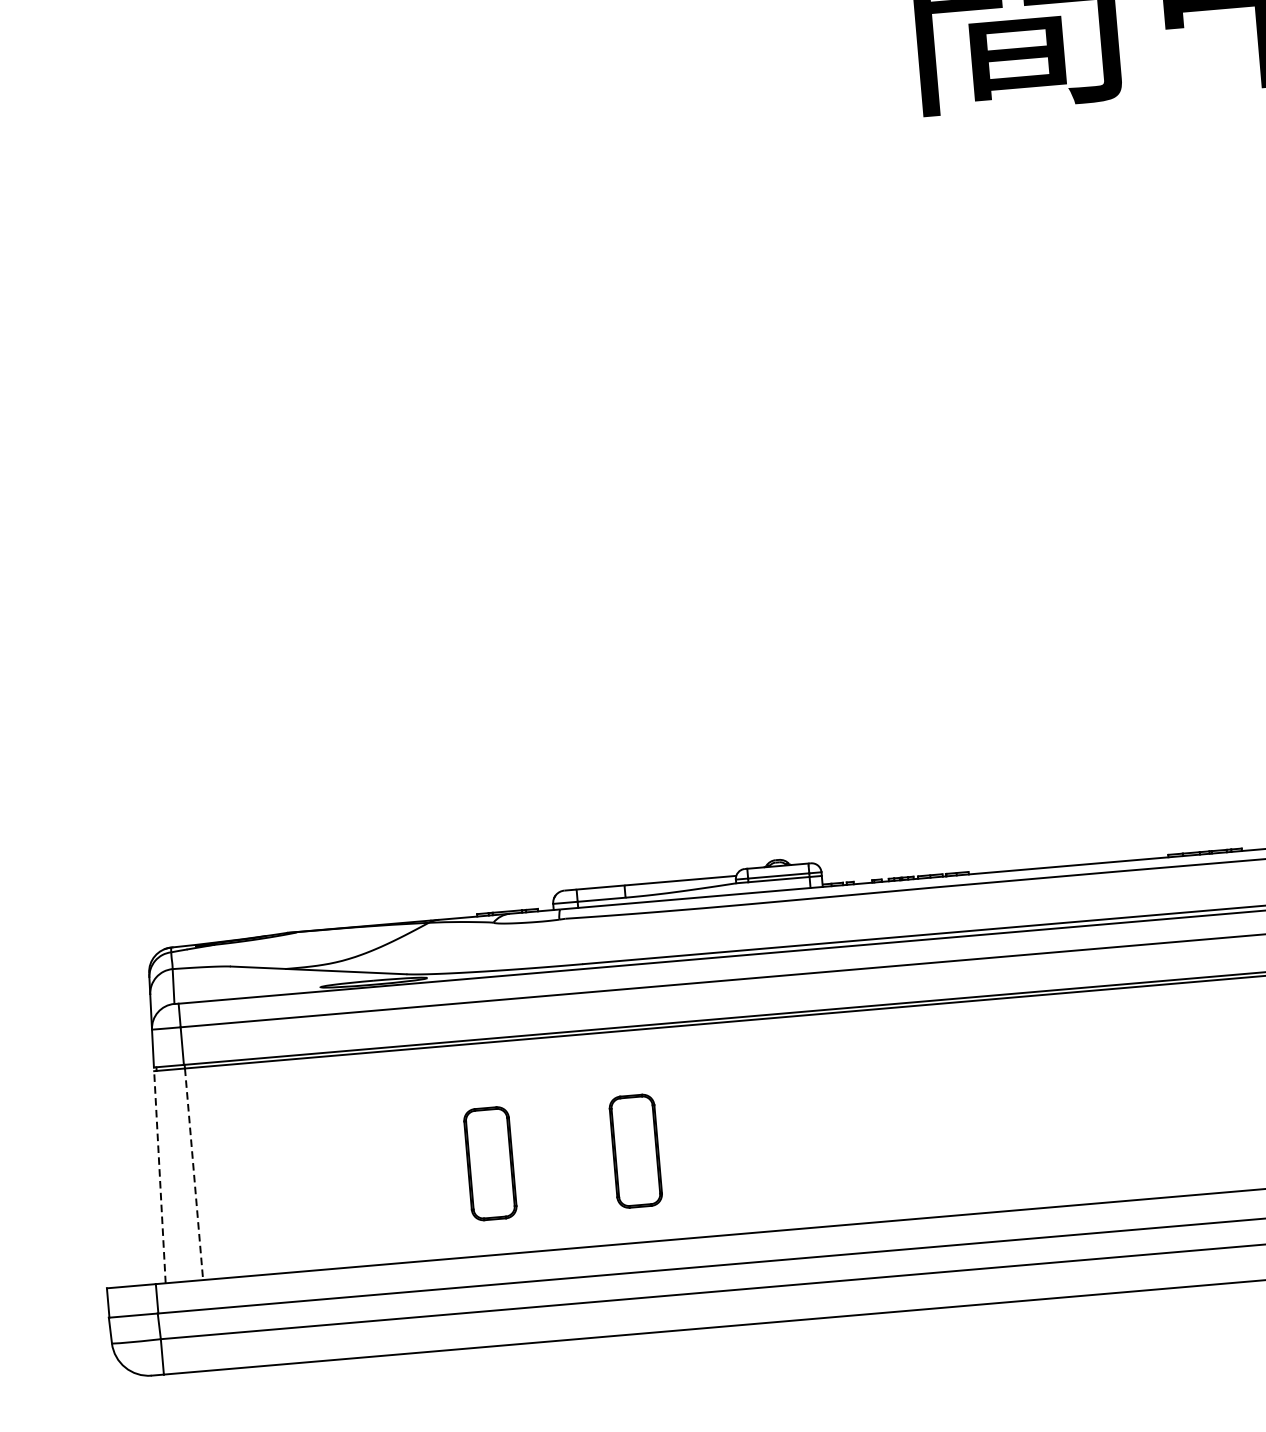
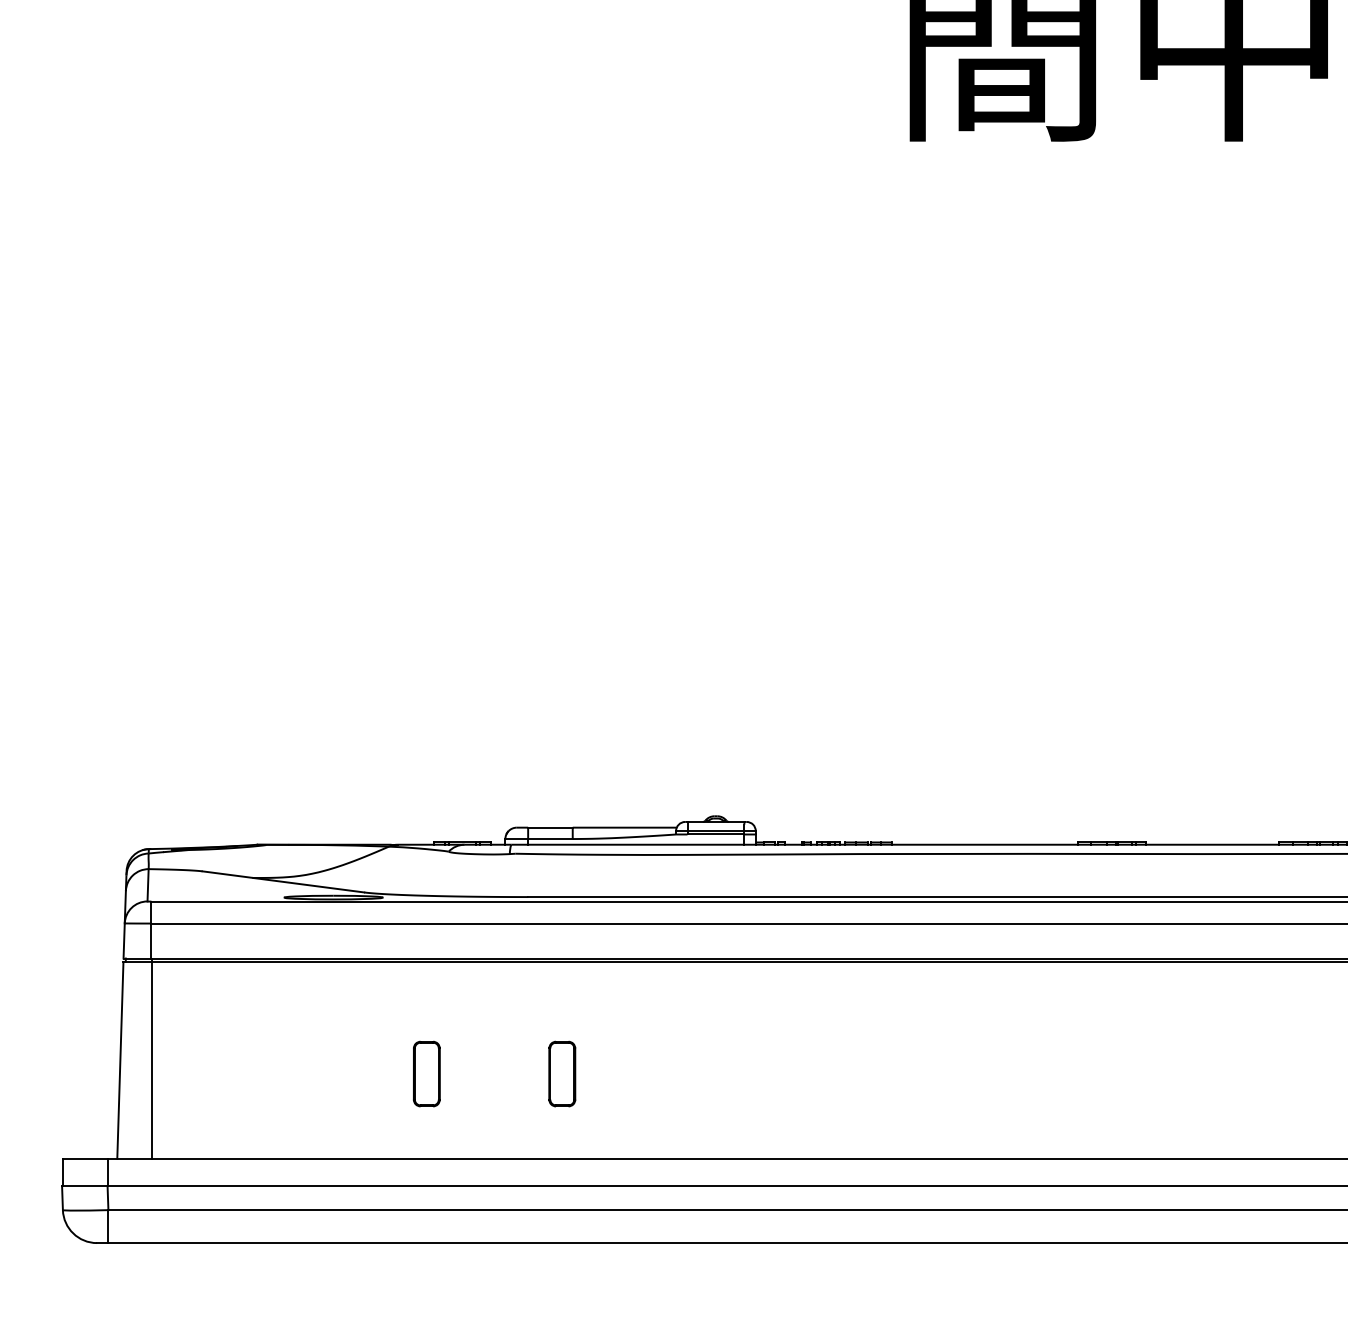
part: (636, 1150) -> (562, 1073), size x0.62
part: (490, 1163) -> (426, 1073), size x0.62
line: (194, 1174) -> (152, 1060), dashed -> solid
line: (159, 1176) -> (120, 1059), dashed -> solid

